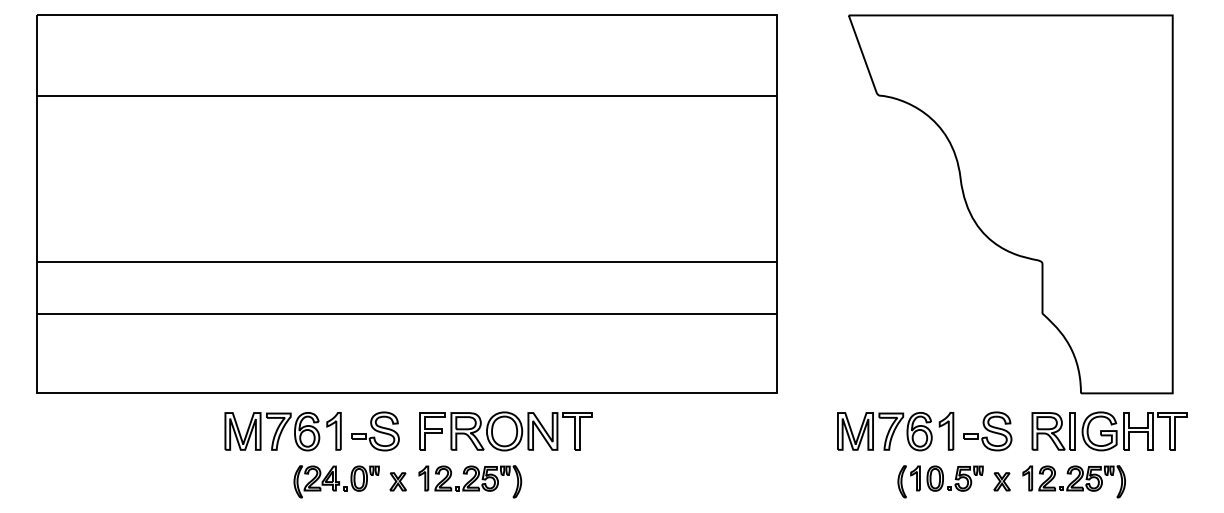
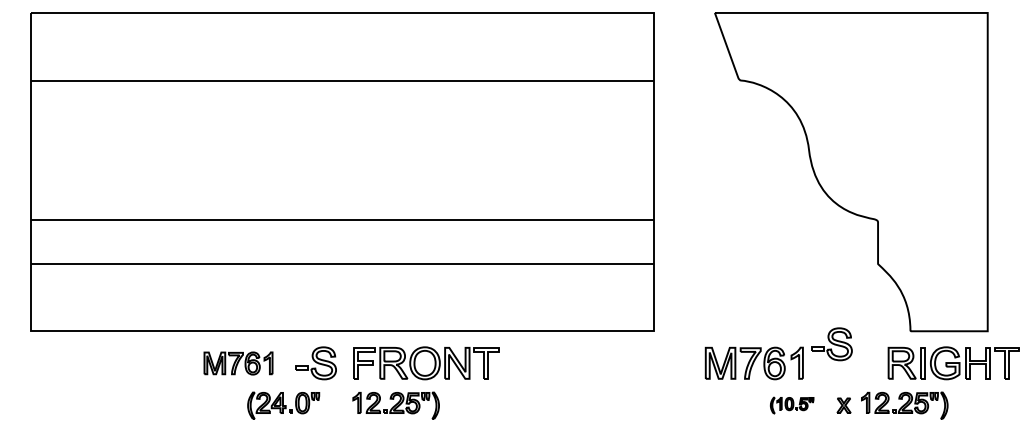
part: (283, 431) -> (238, 363), size x0.7
part: (987, 431) -> (831, 344), moved
part: (1109, 431) -> (953, 363), moved
part: (398, 481) -> (335, 405), removed
part: (939, 481) -> (791, 405), size x0.6

